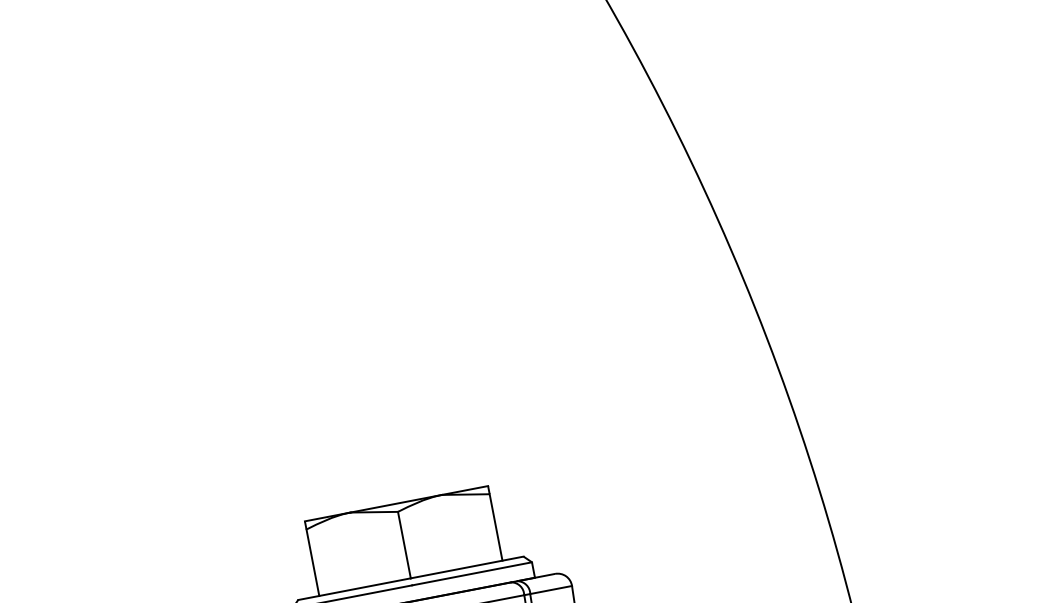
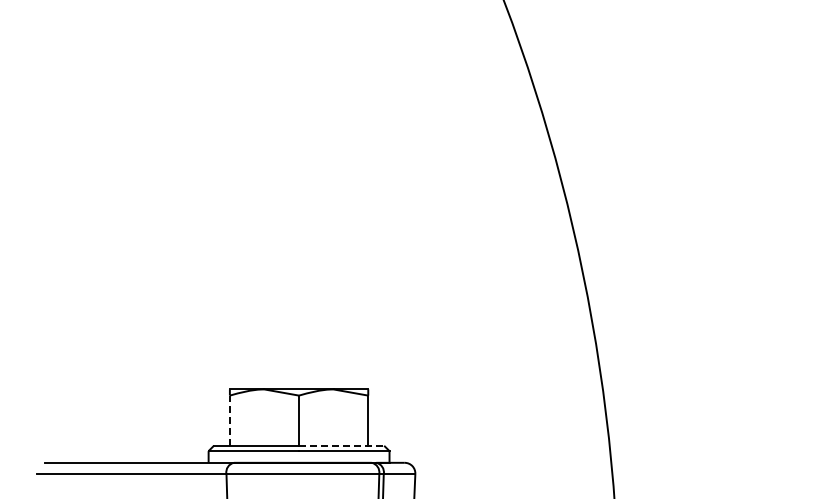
line: (312, 562) -> (229, 420), solid -> dashed
line: (466, 567) -> (341, 445), solid -> dashed

